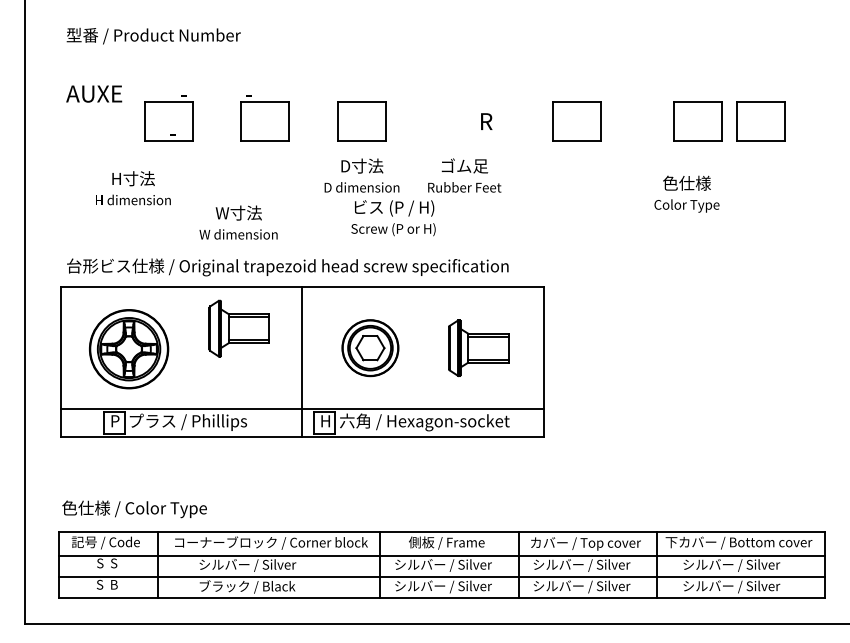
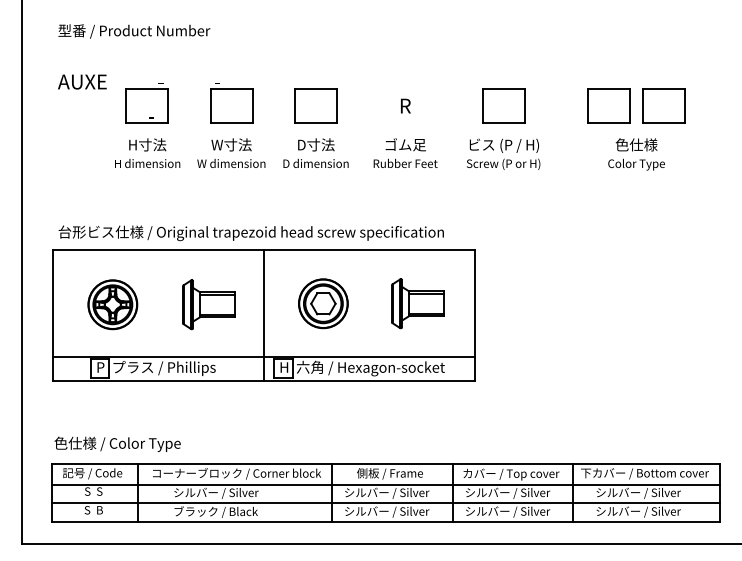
text: (486, 120) -> (405, 105), moved
text: (133, 187) -> (147, 152), moved
text: (686, 194) -> (636, 154), moved
text: (393, 217) -> (503, 153), moved
text: (238, 221) -> (231, 152), moved
part: (238, 328) -> (208, 304), moved
part: (128, 349) -> (112, 304), size x0.71

